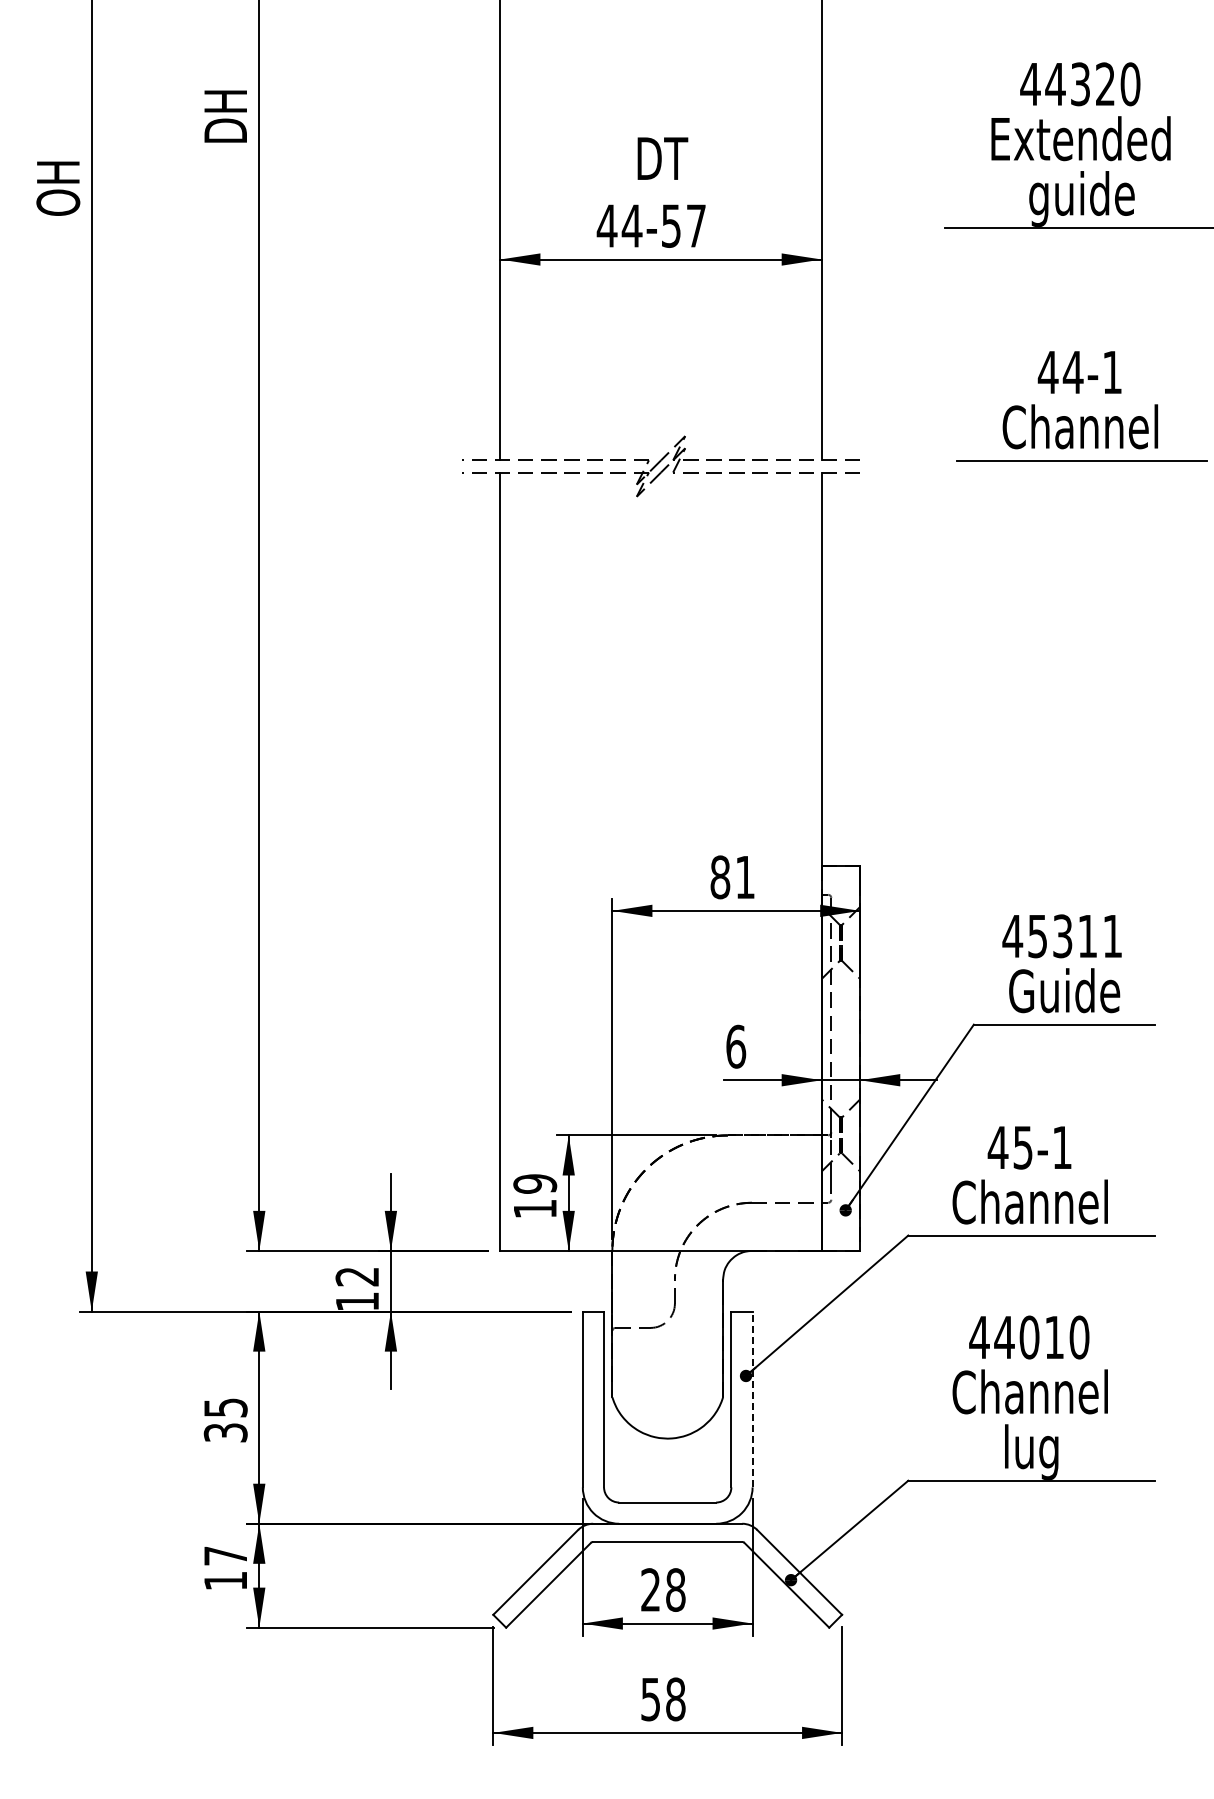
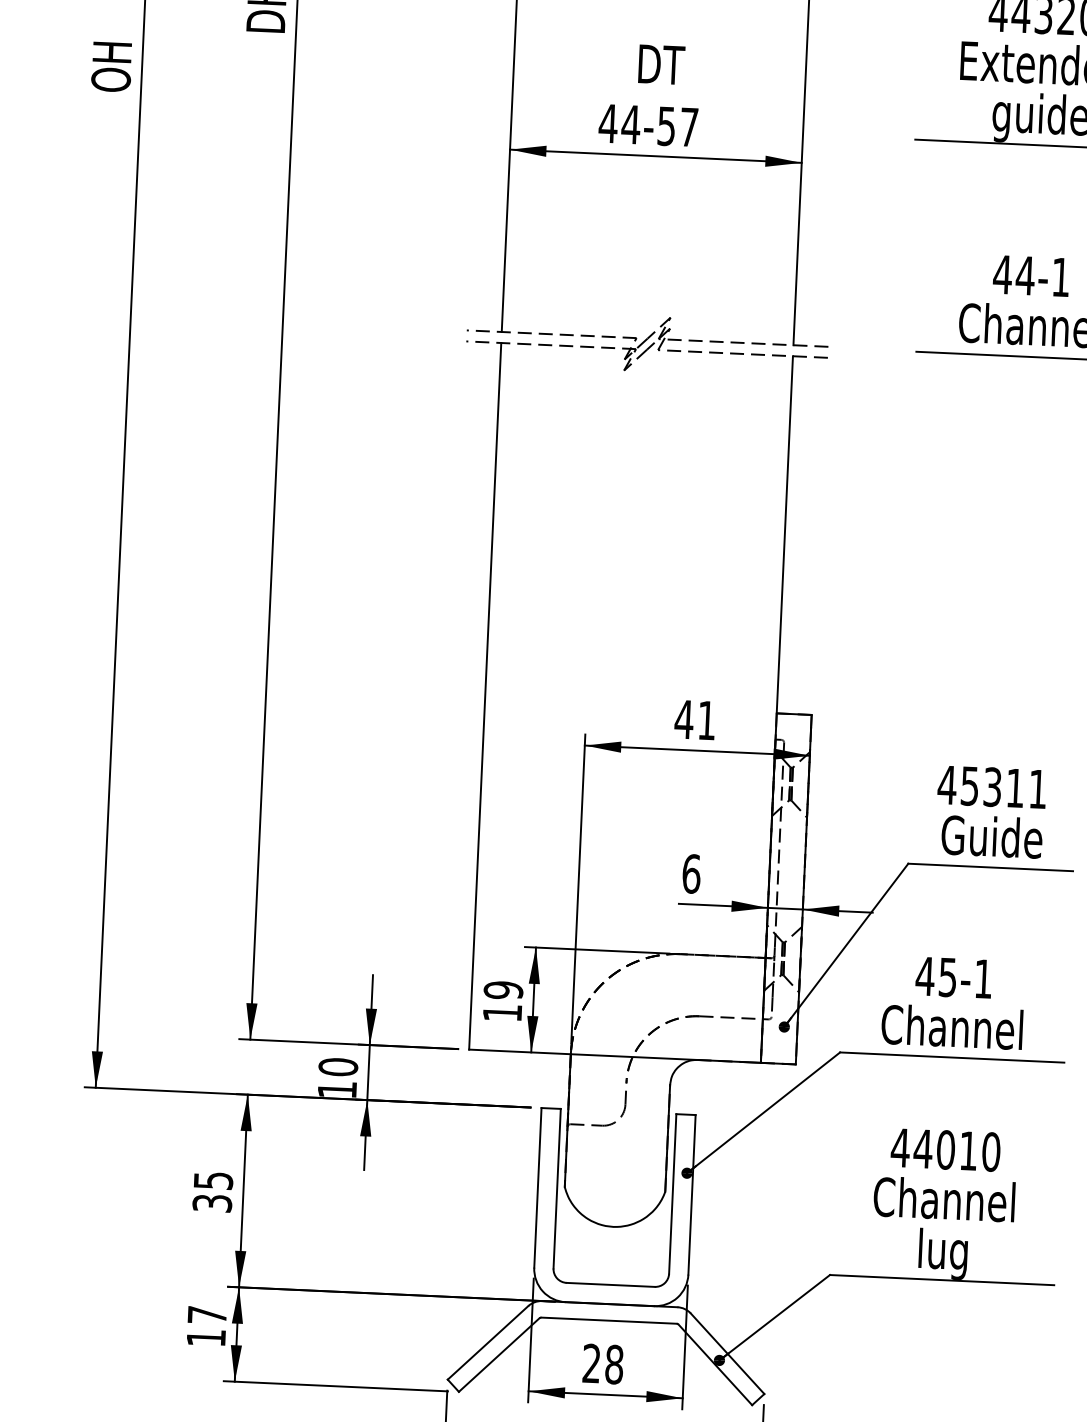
text: (719, 877) -> (683, 719), 81 -> 41
text: (357, 1276) -> (338, 1066), 12 -> 10
line: (752, 1399) -> (691, 1194), dashed -> solid

